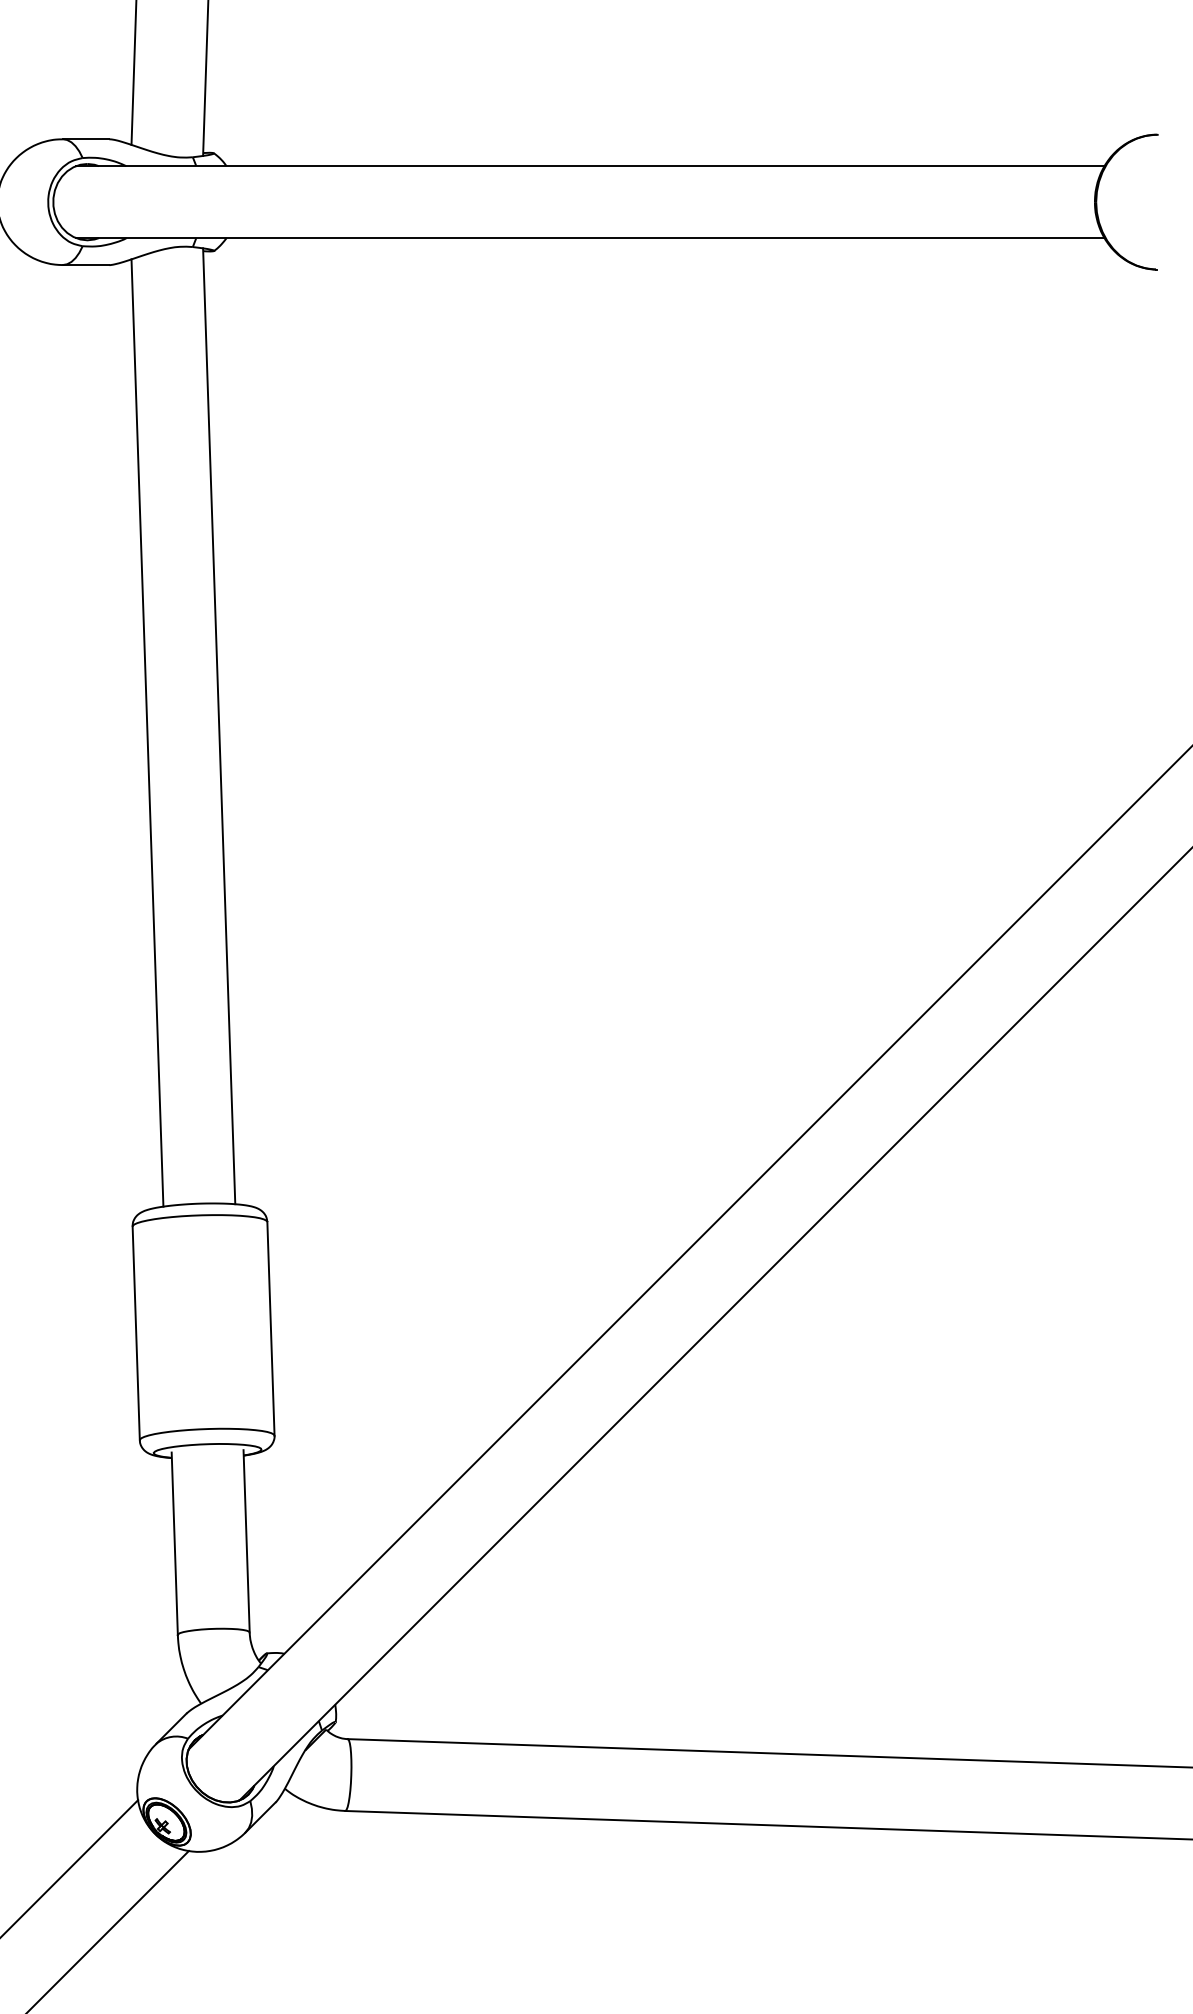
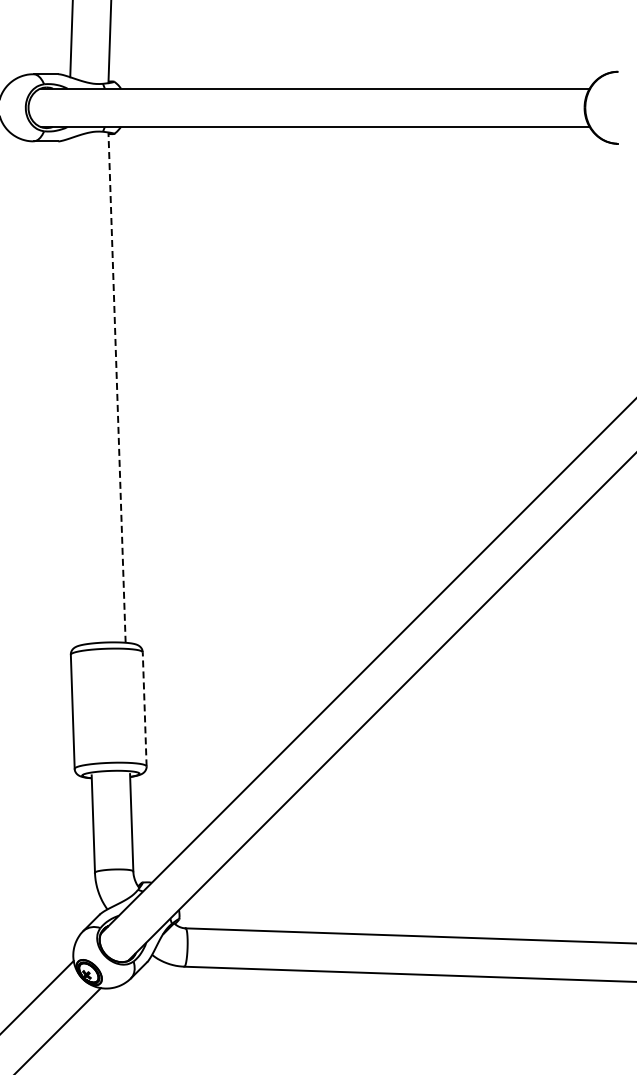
line: (220, 726) -> (117, 387), solid -> dashed
line: (146, 733) -> (78, 391), removed
line: (270, 1327) -> (144, 708), solid -> dashed

